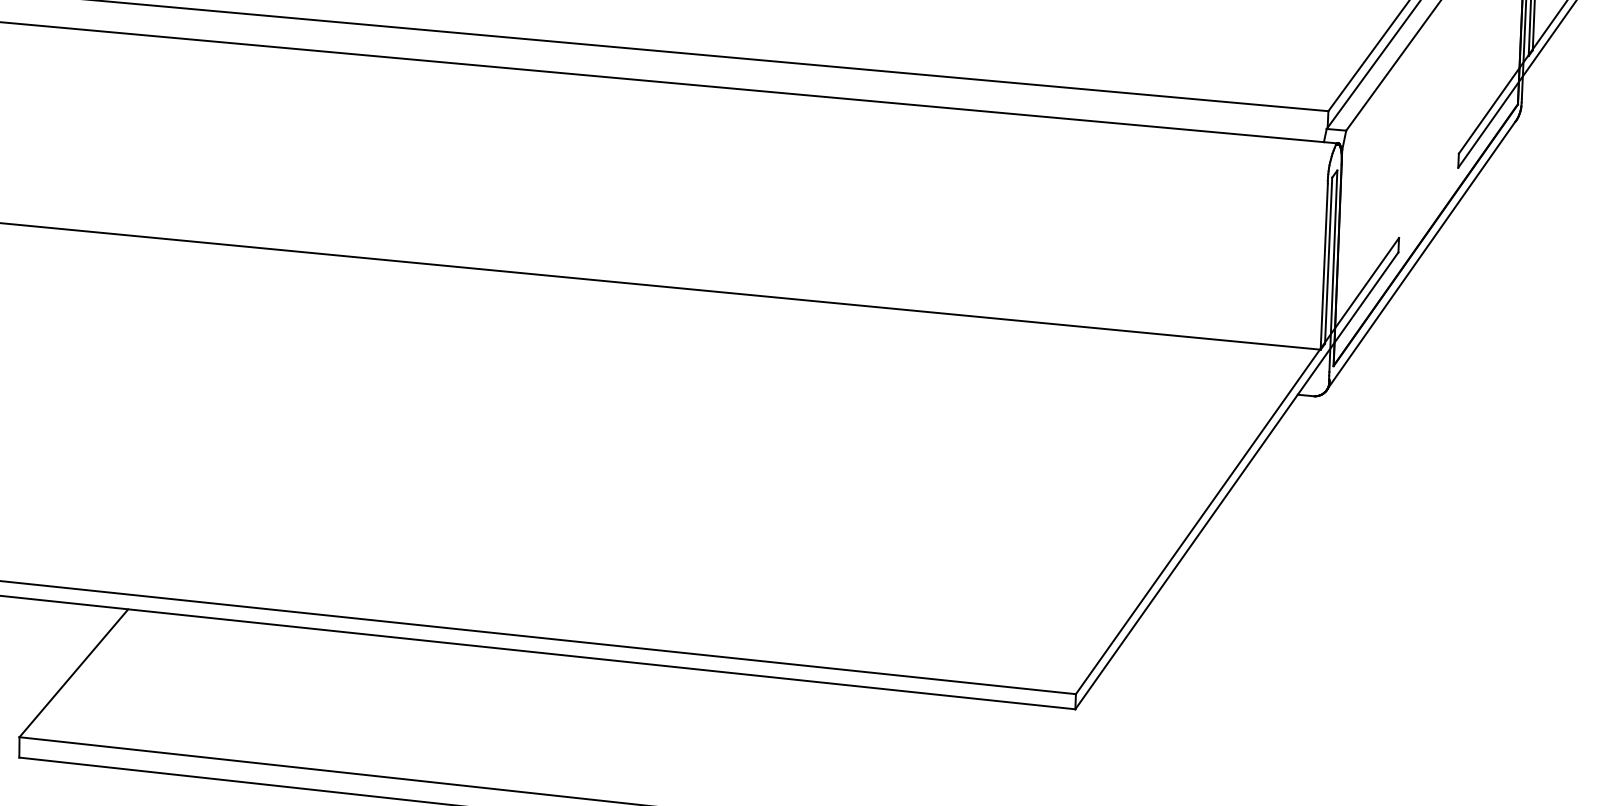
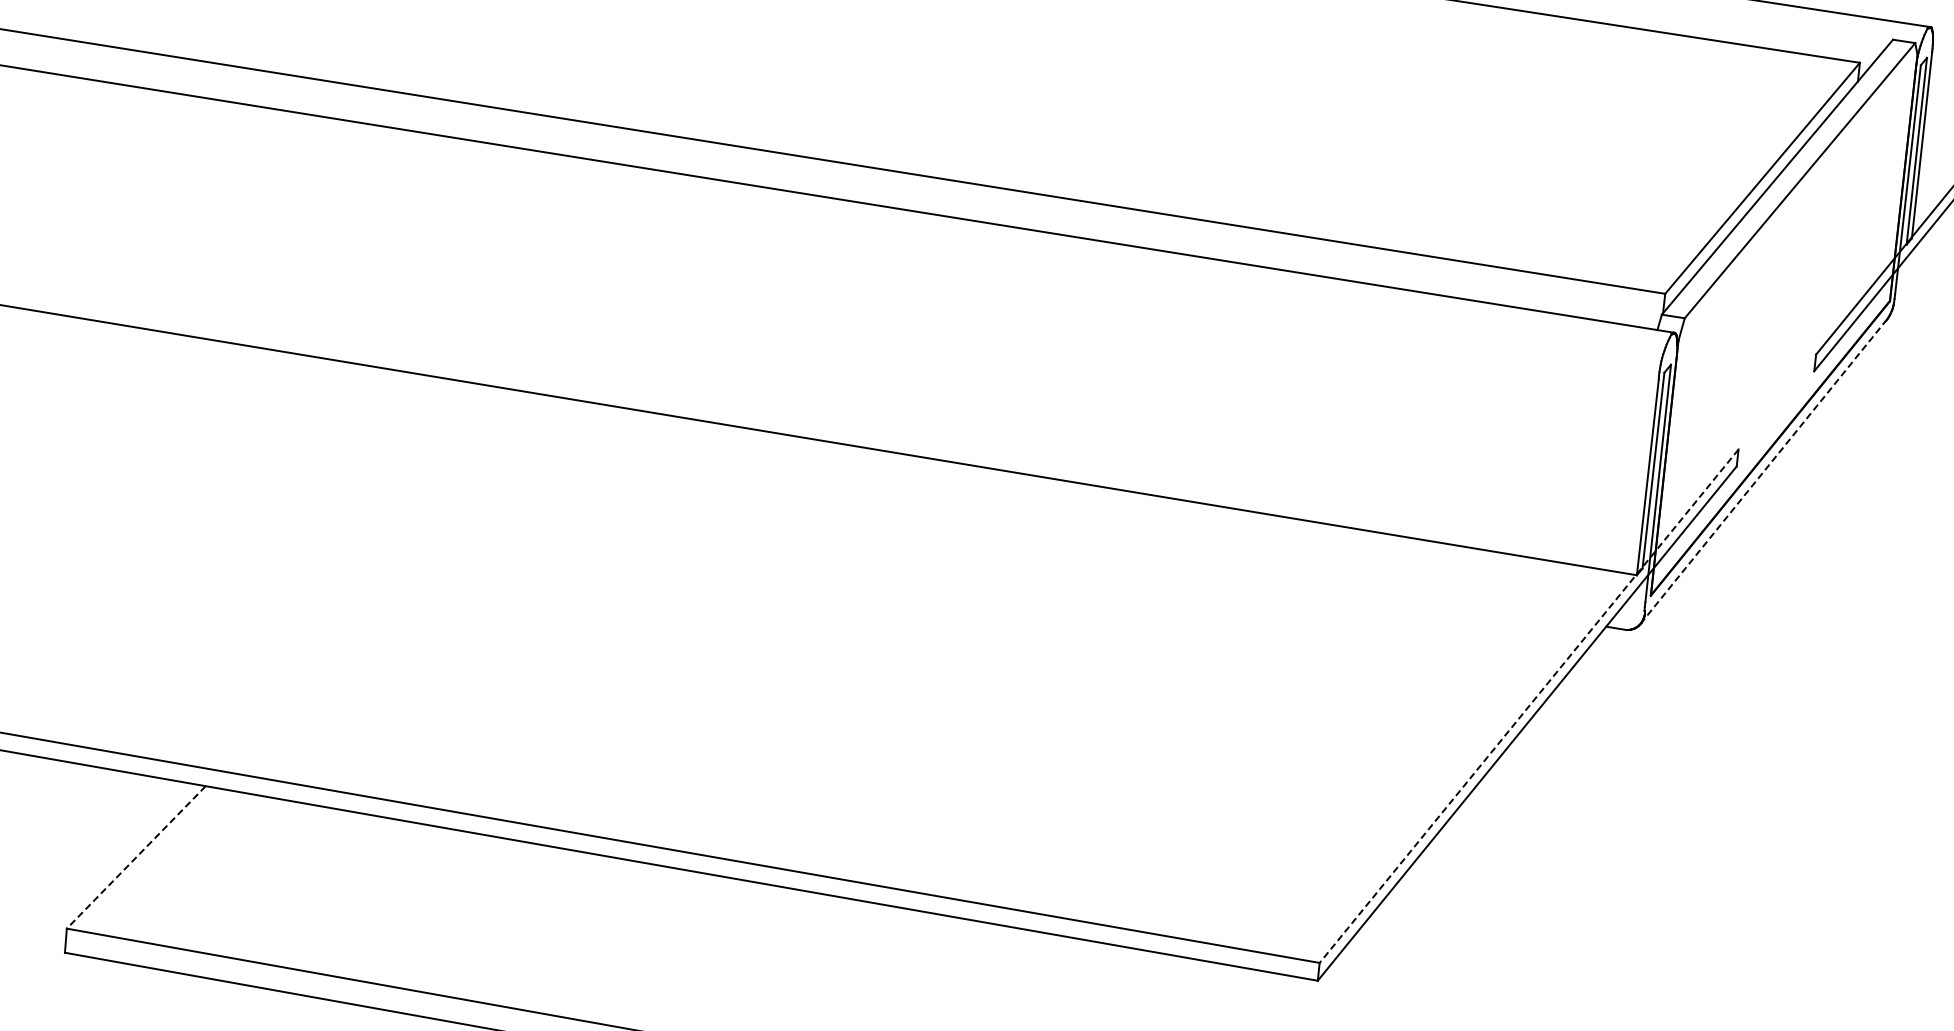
line: (1420, 256) -> (1762, 472), solid -> dashed
line: (1236, 466) -> (1528, 706), solid -> dashed
line: (73, 673) -> (135, 857), solid -> dashed

